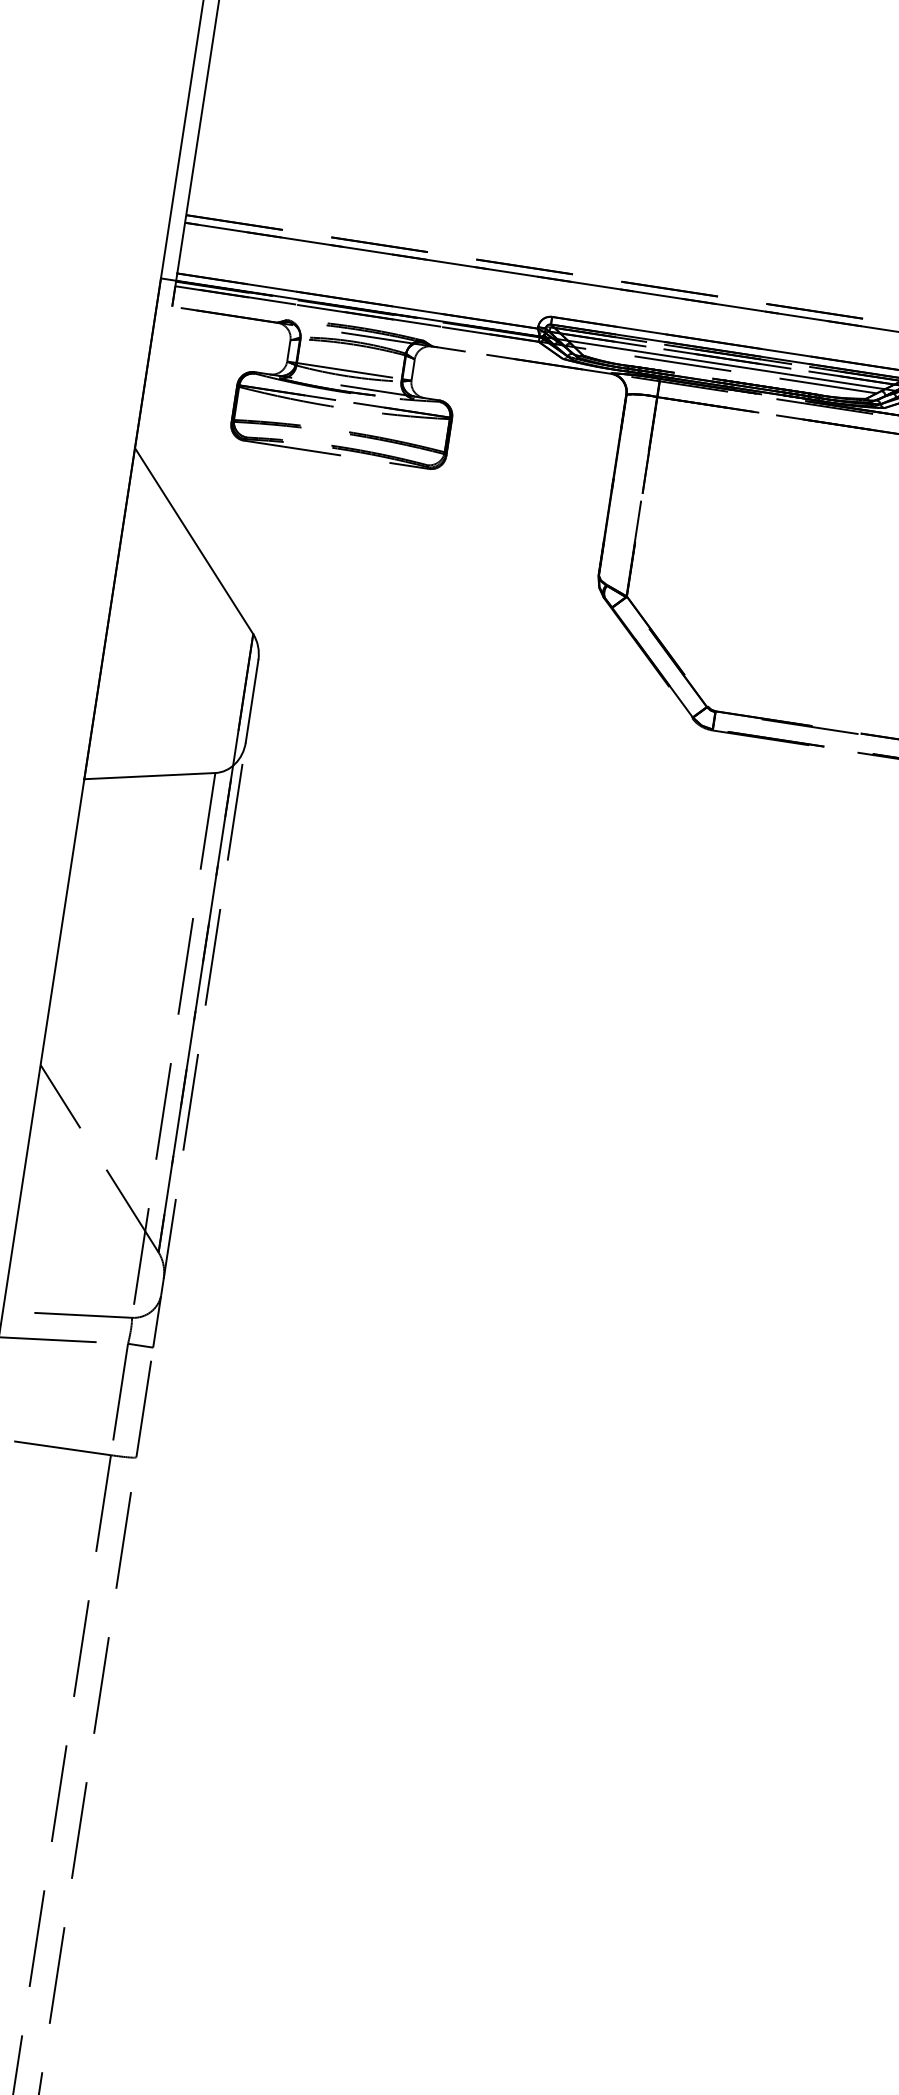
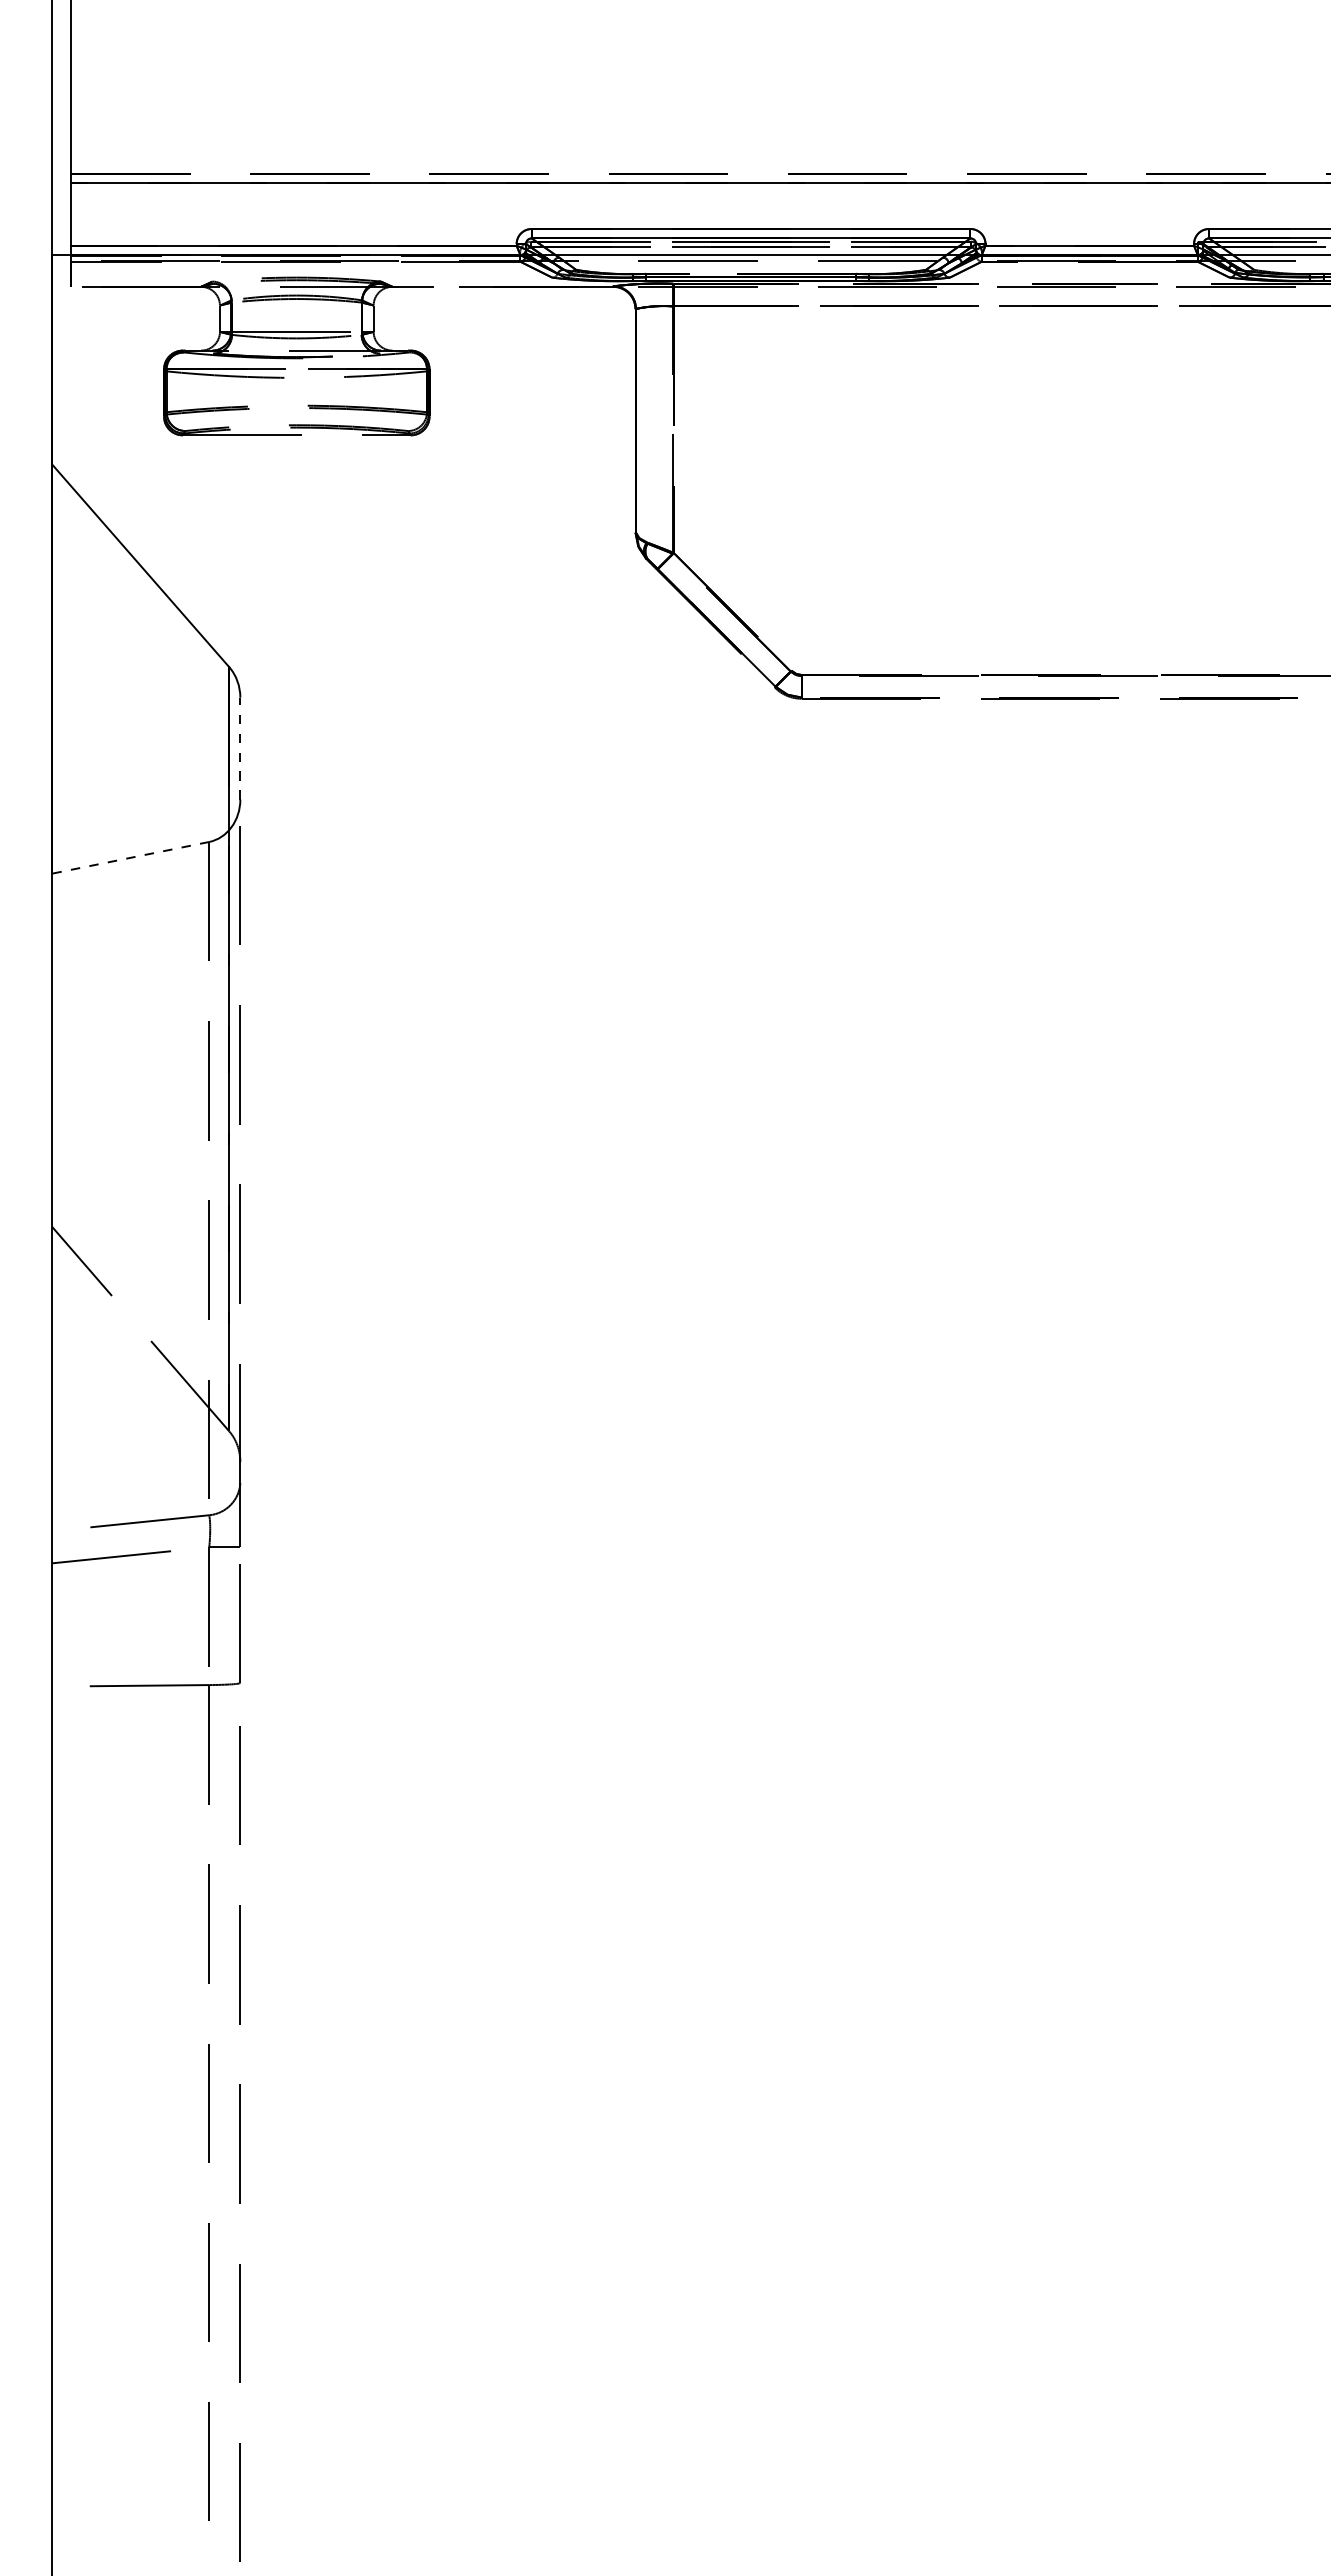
line: (252, 701) -> (240, 748), solid -> dashed
line: (149, 775) -> (130, 857), solid -> dashed

